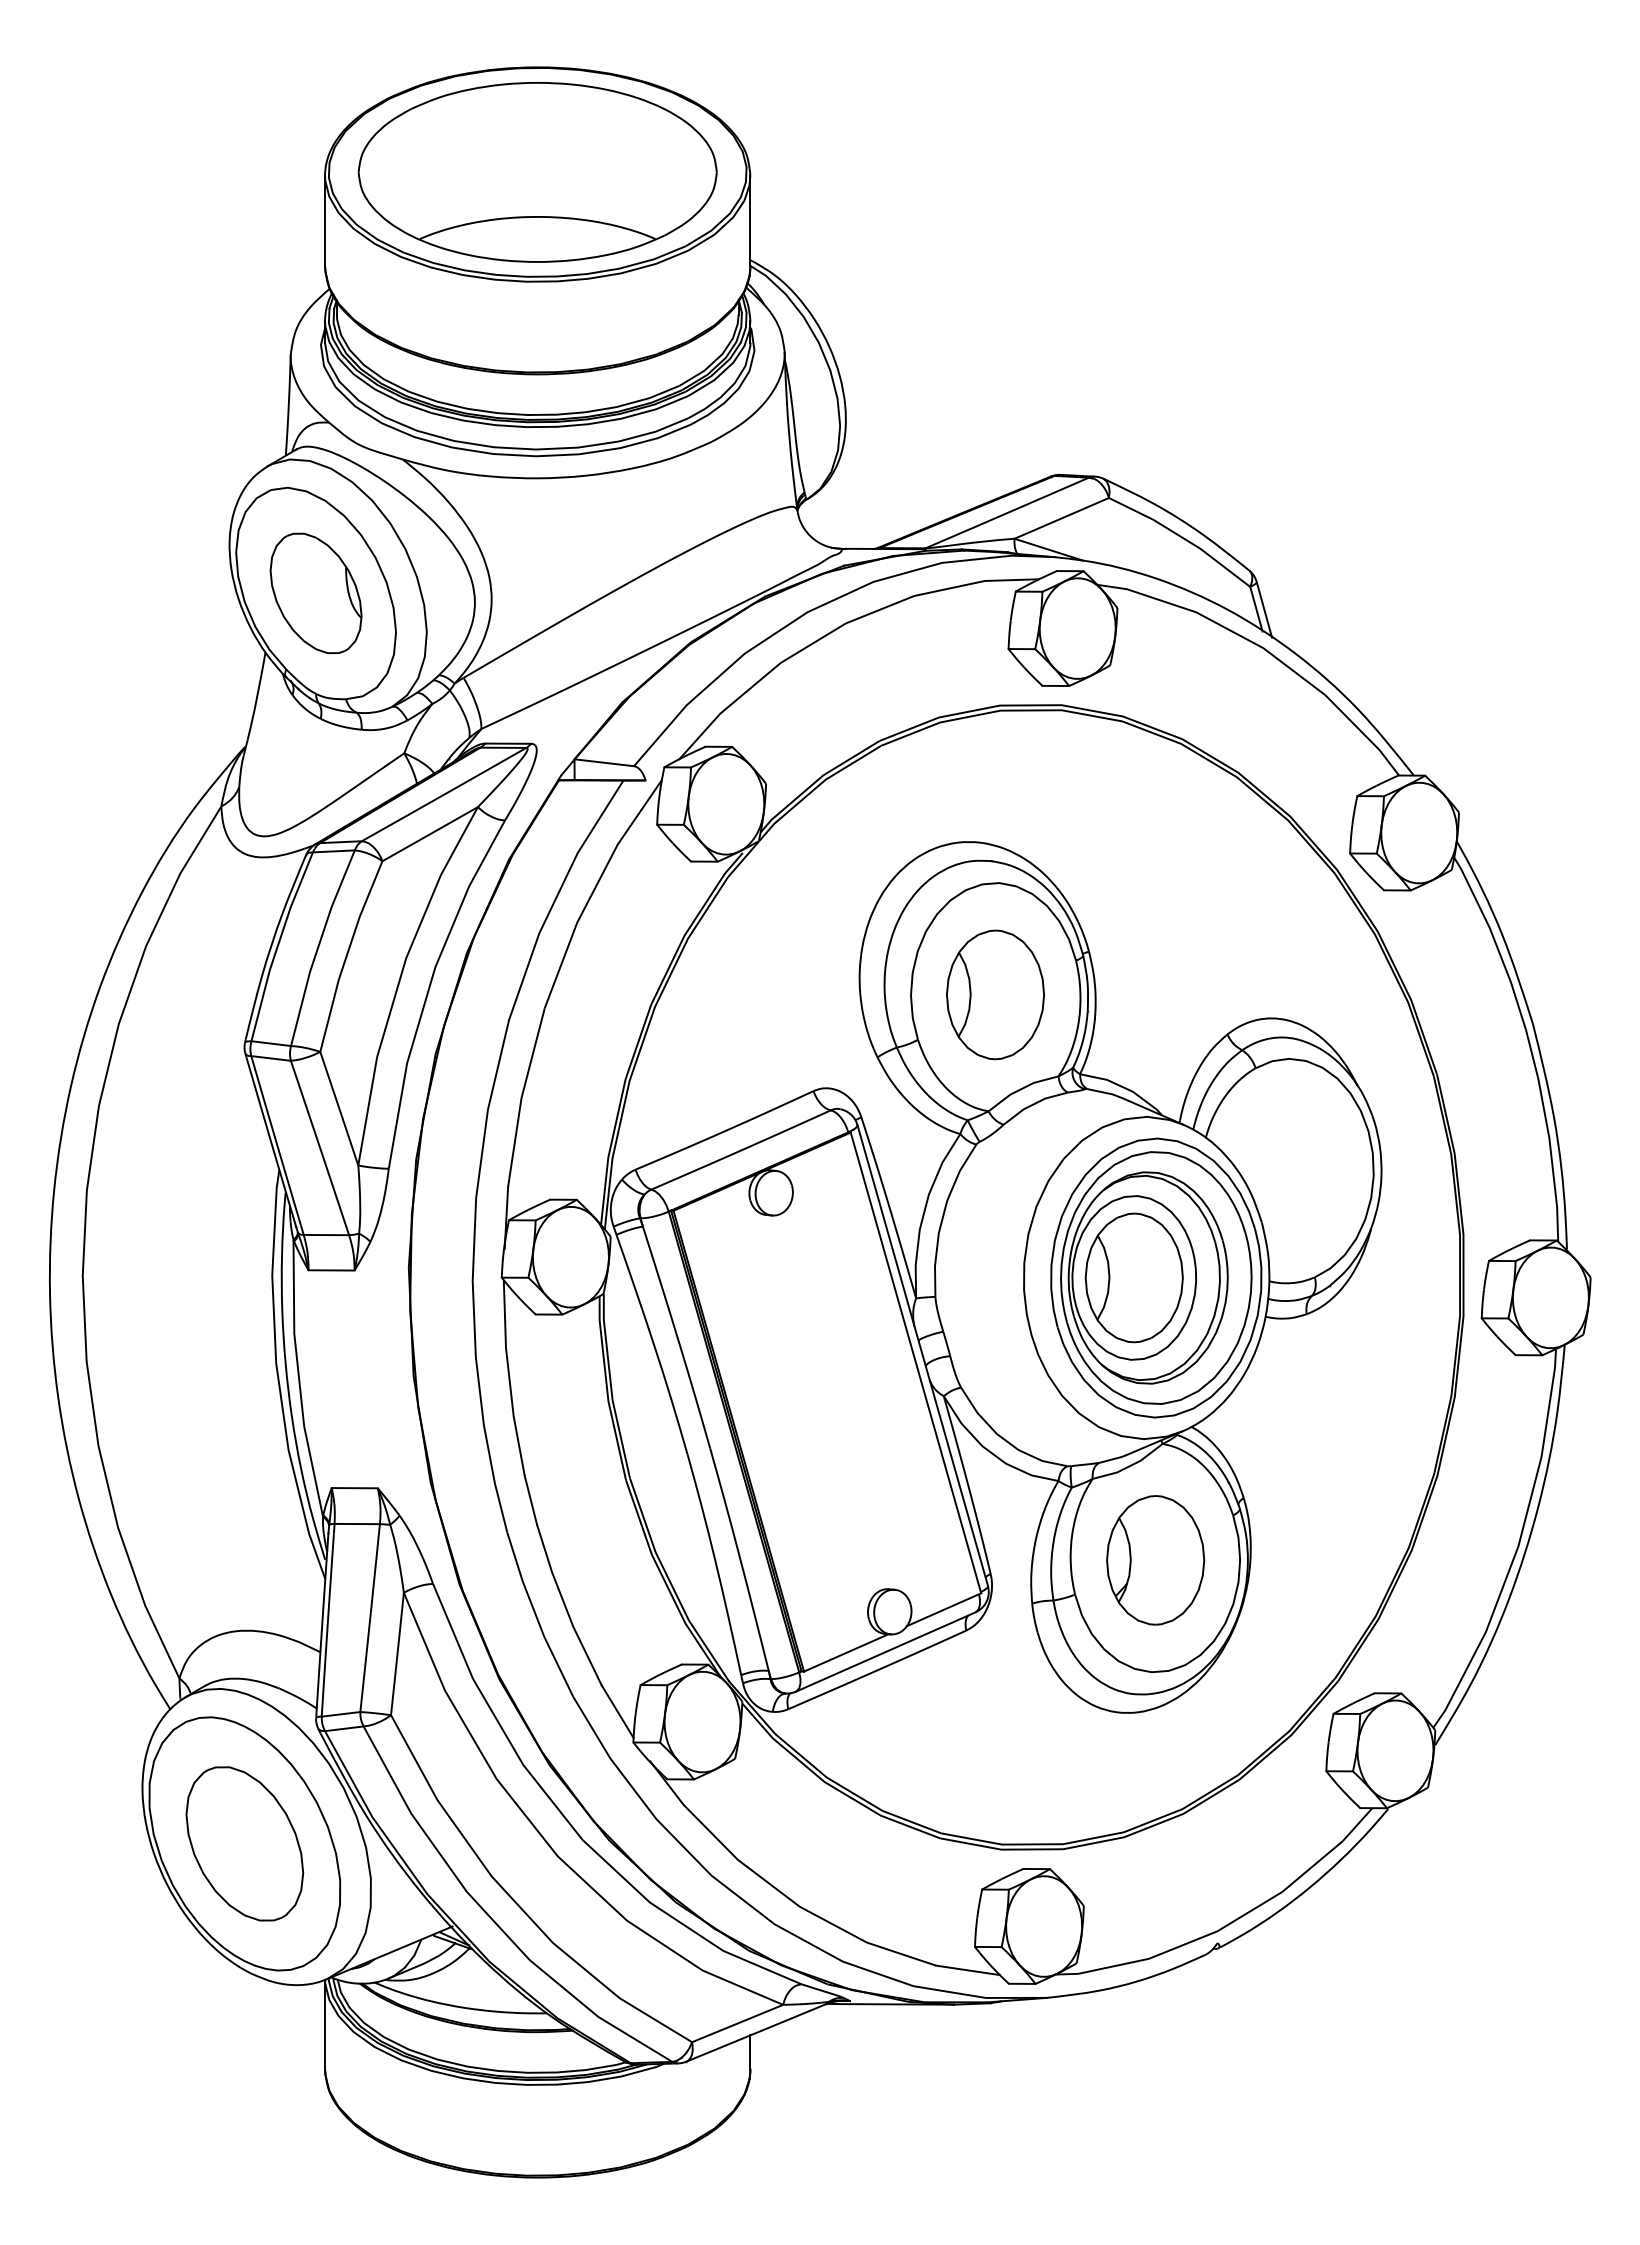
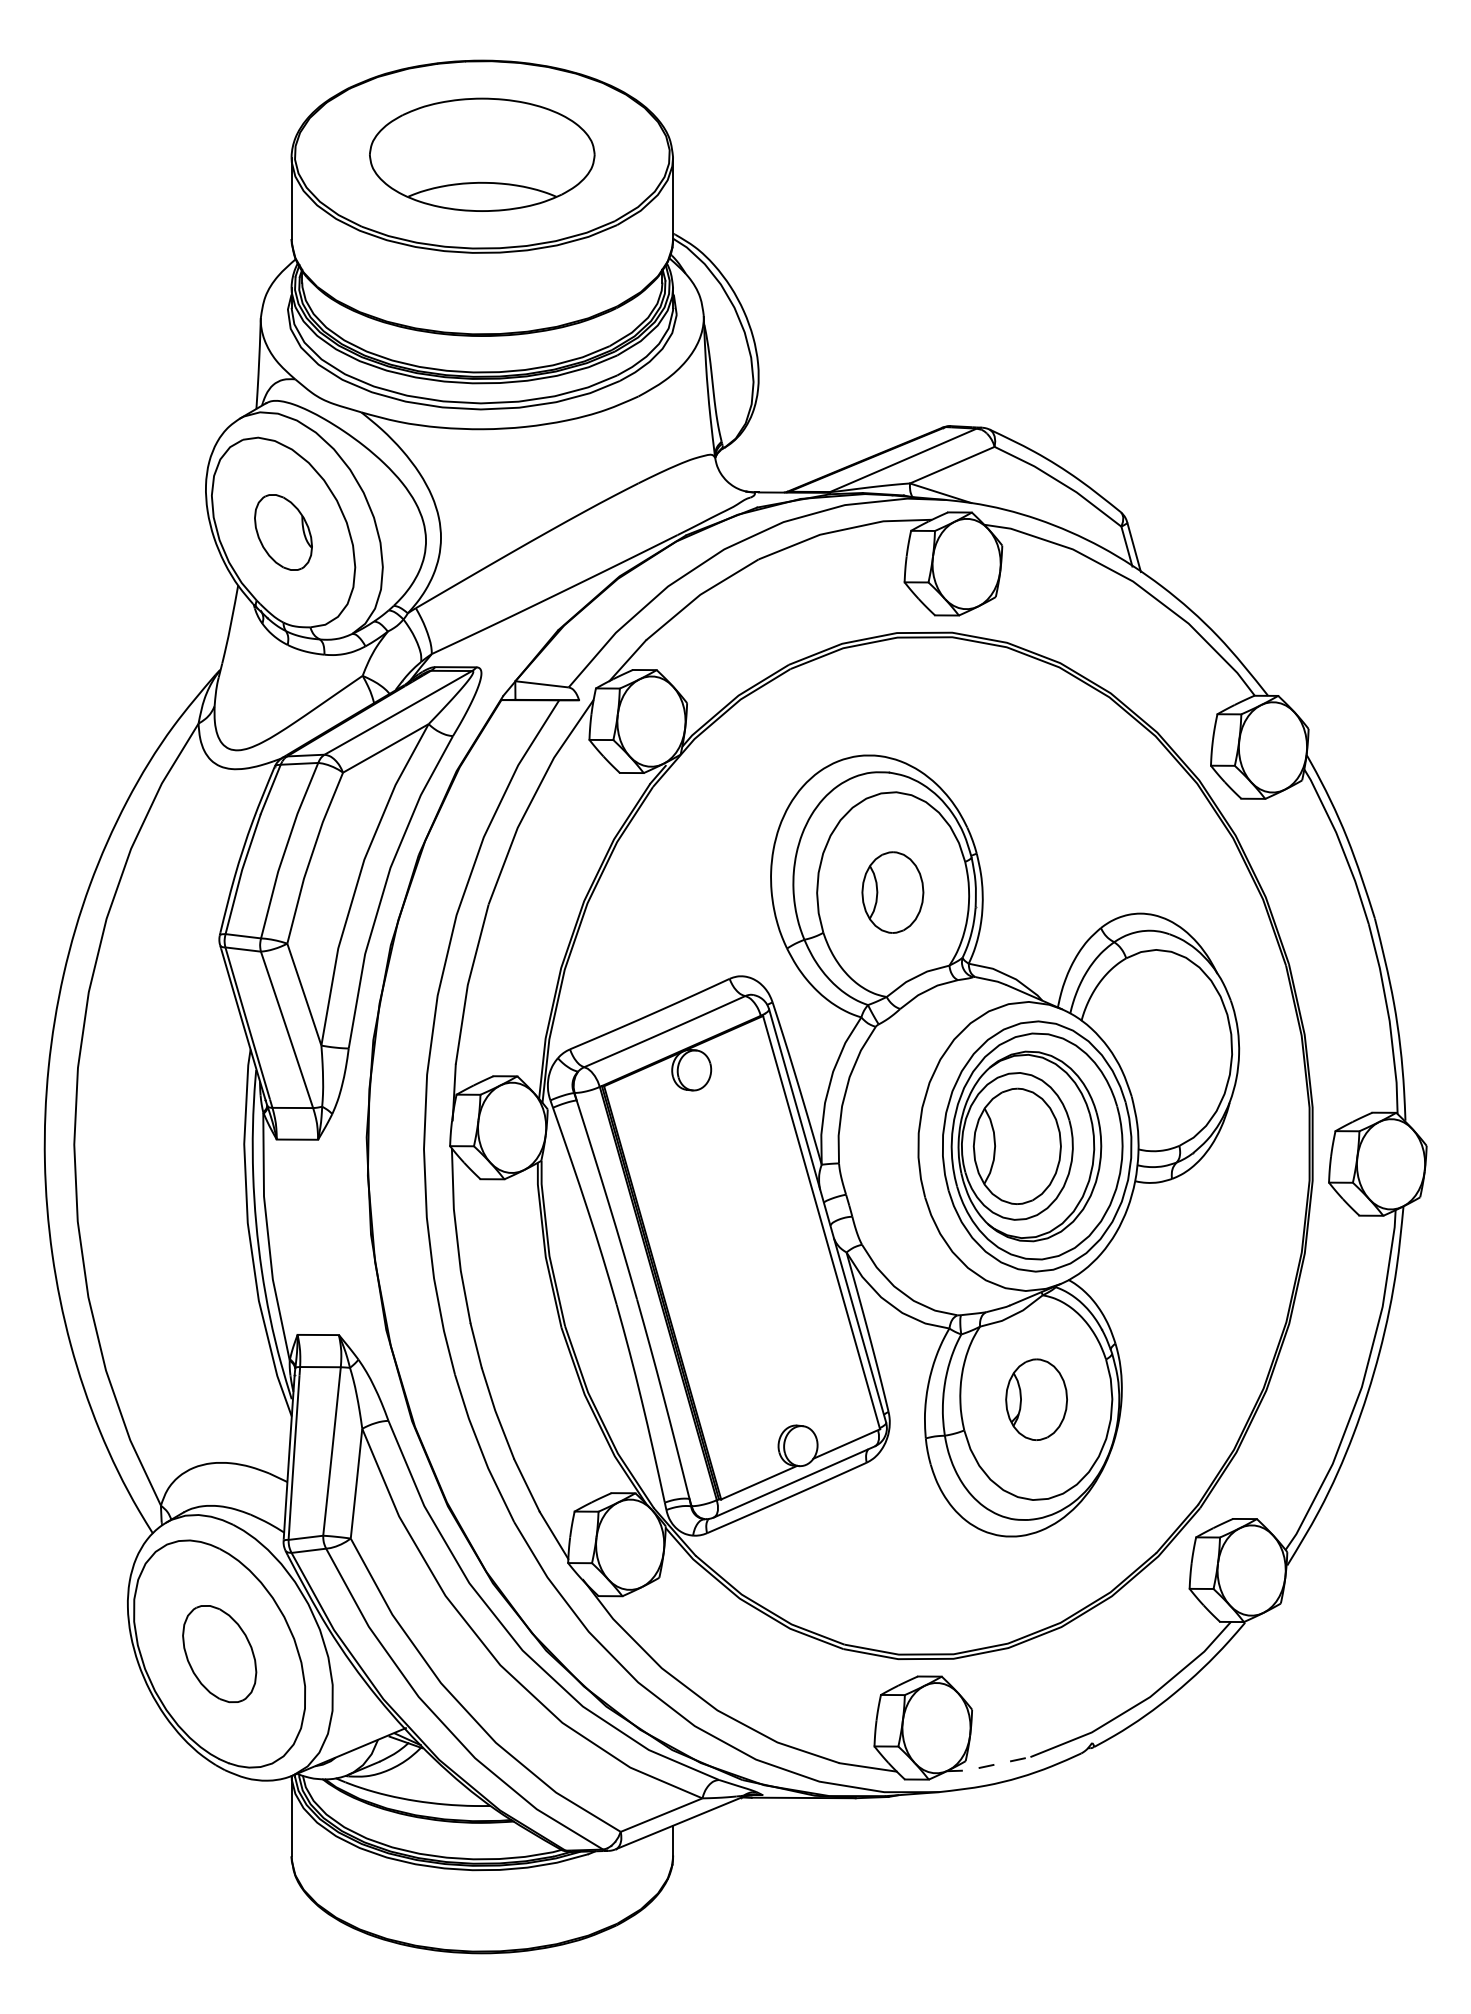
part: (537, 172) -> (482, 154), size x0.7
part: (315, 593) -> (283, 532), size x0.7
part: (995, 994) -> (892, 892), size x0.7
part: (1155, 1560) -> (1036, 1399), size x0.7
part: (244, 1843) -> (219, 1653), size x0.7
line: (1102, 1968) -> (988, 1765), solid -> dashed

